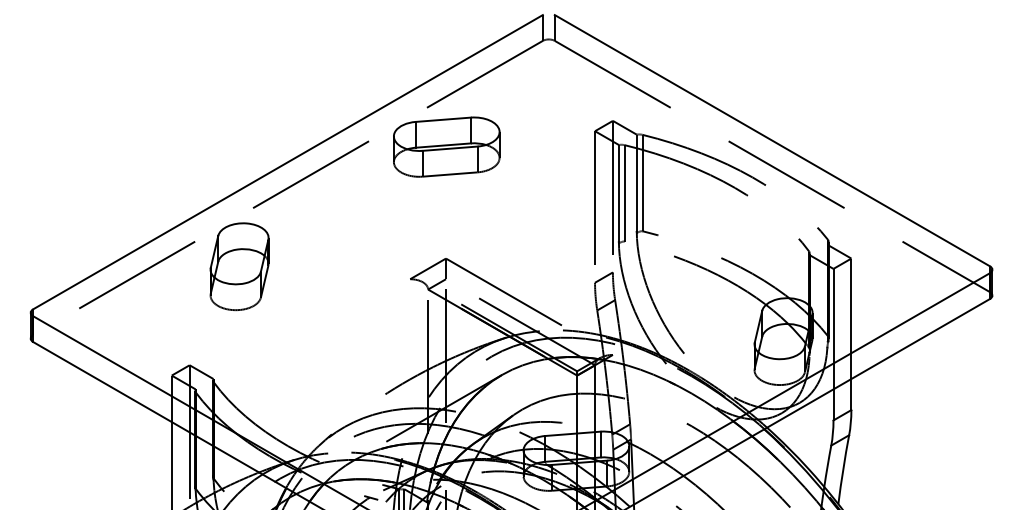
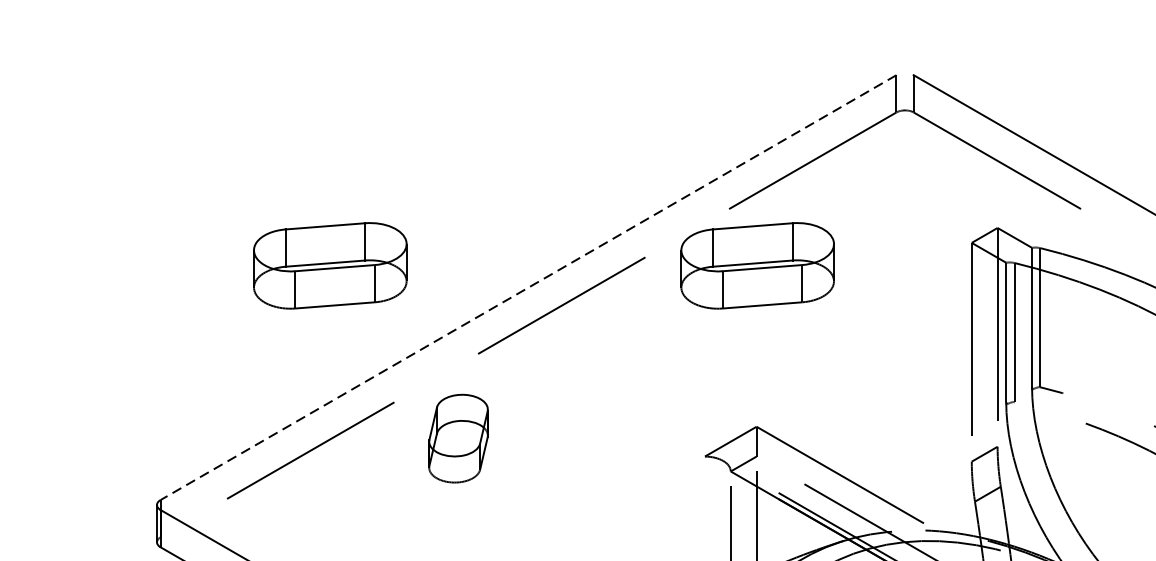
part: (150, 146) -> (329, 264), added
line: (287, 162) -> (527, 288), solid -> dashed
part: (239, 266) -> (458, 438), size x0.7

